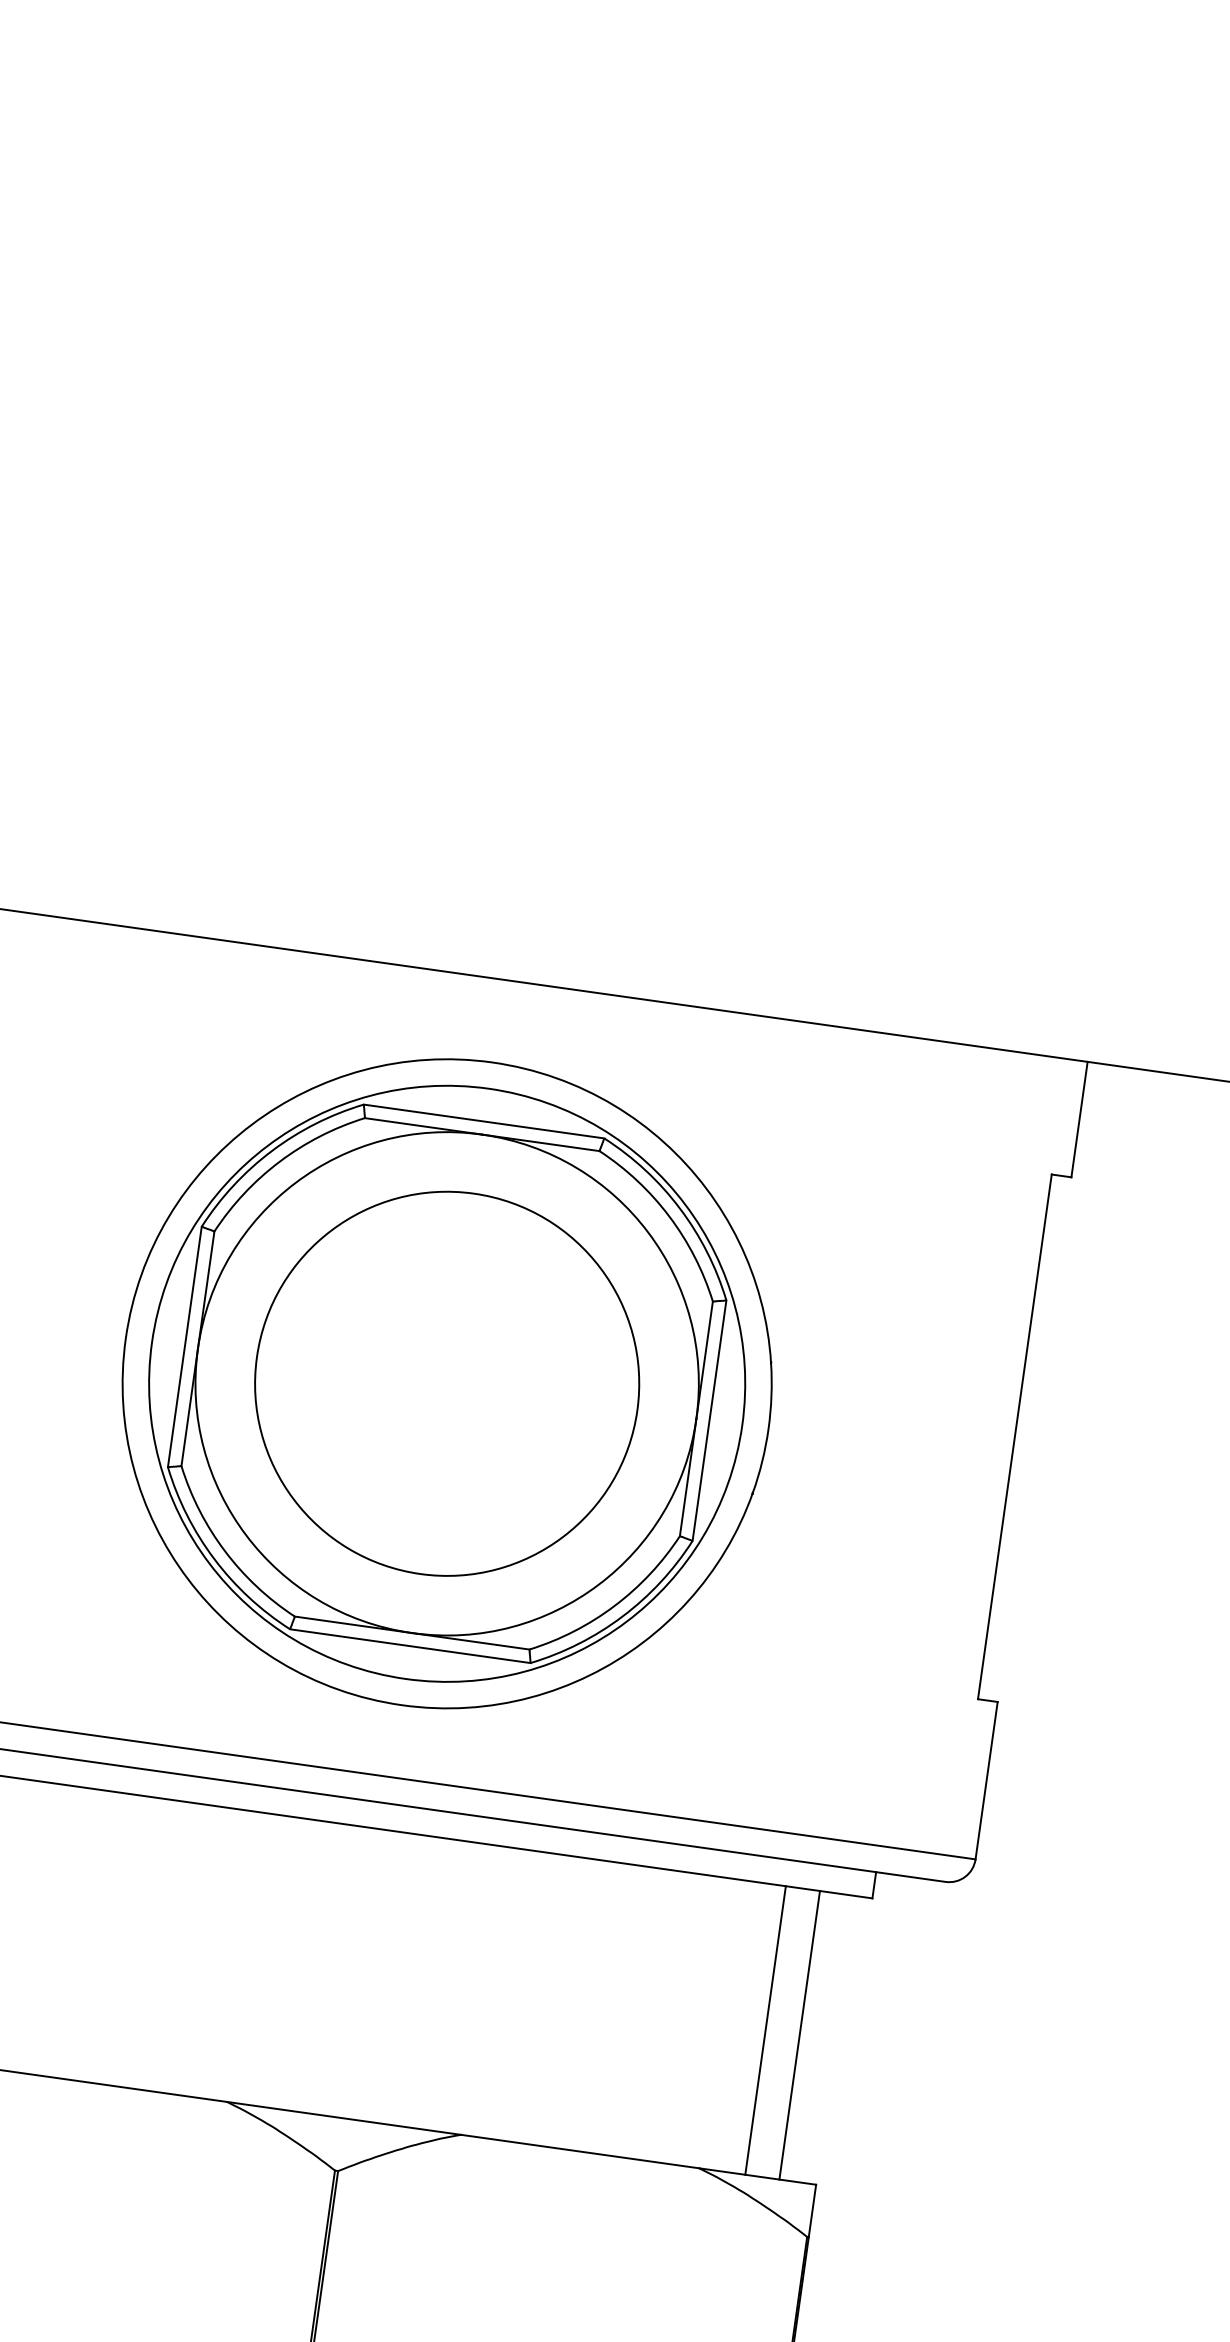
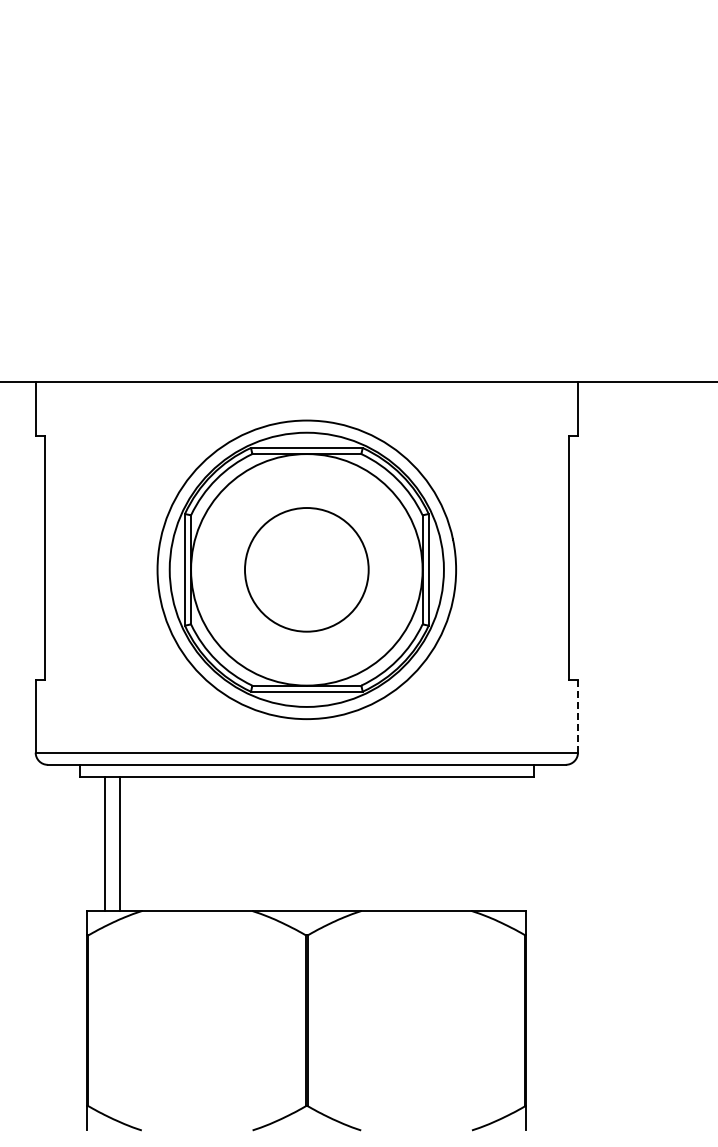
circle: (446, 1382) -> (306, 569), size x0.7
line: (987, 1781) -> (578, 716), solid -> dashed
line: (765, 2031) -> (493, 844), removed
line: (800, 2036) -> (509, 844), removed

